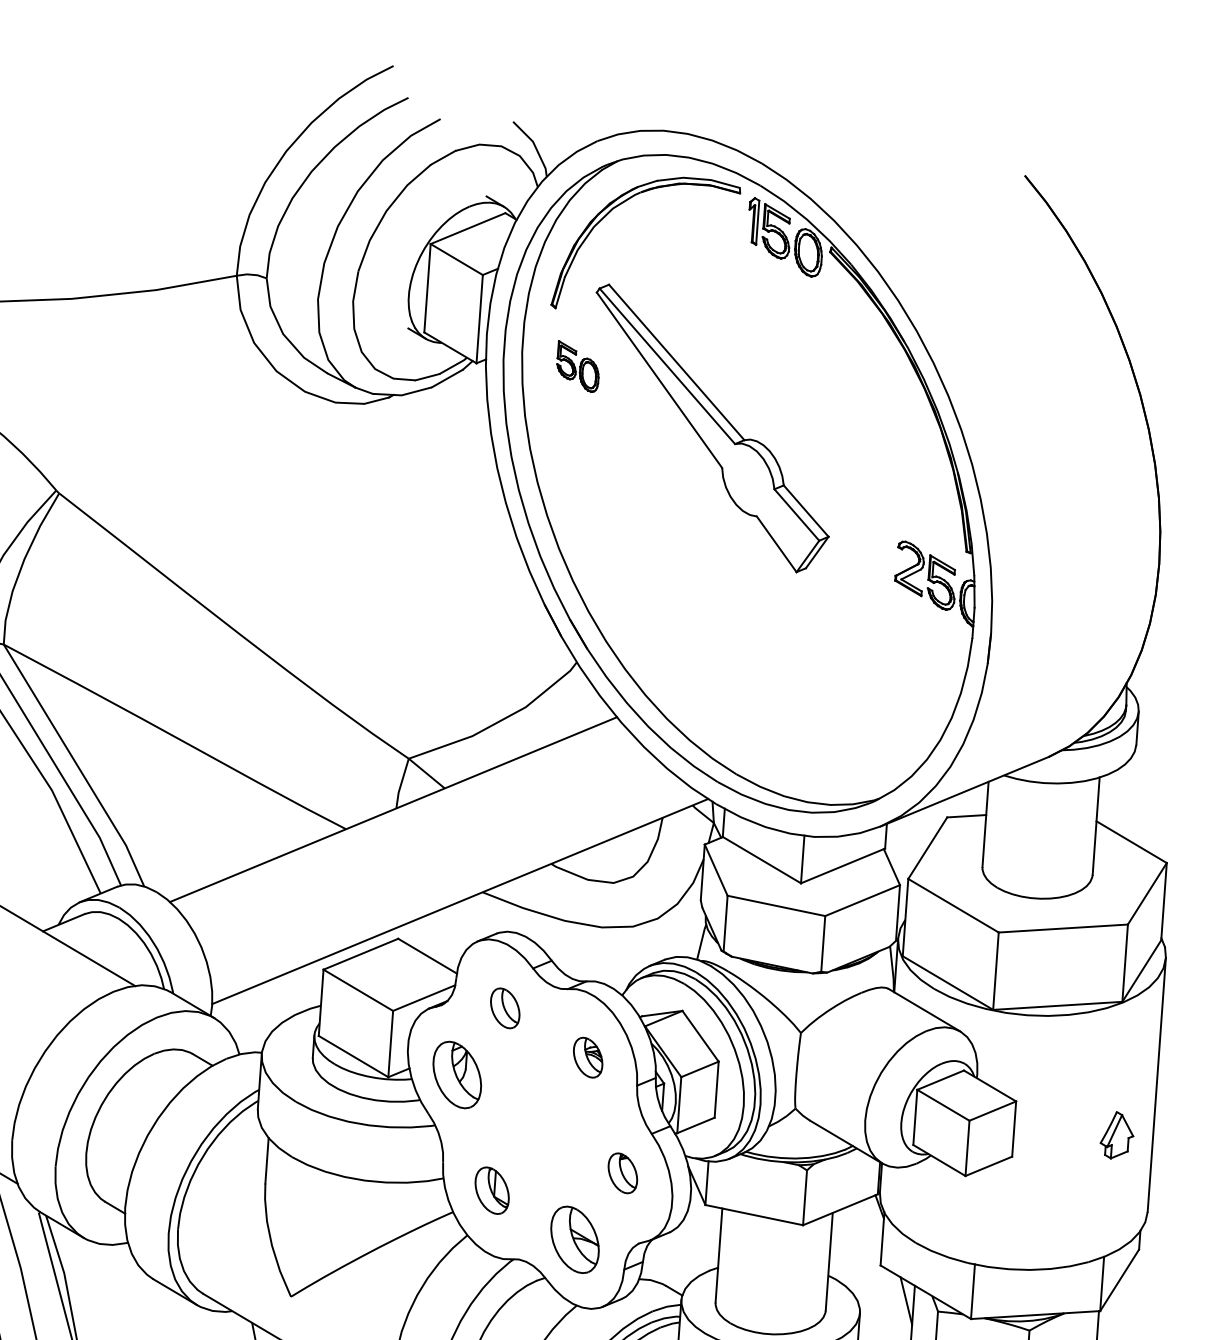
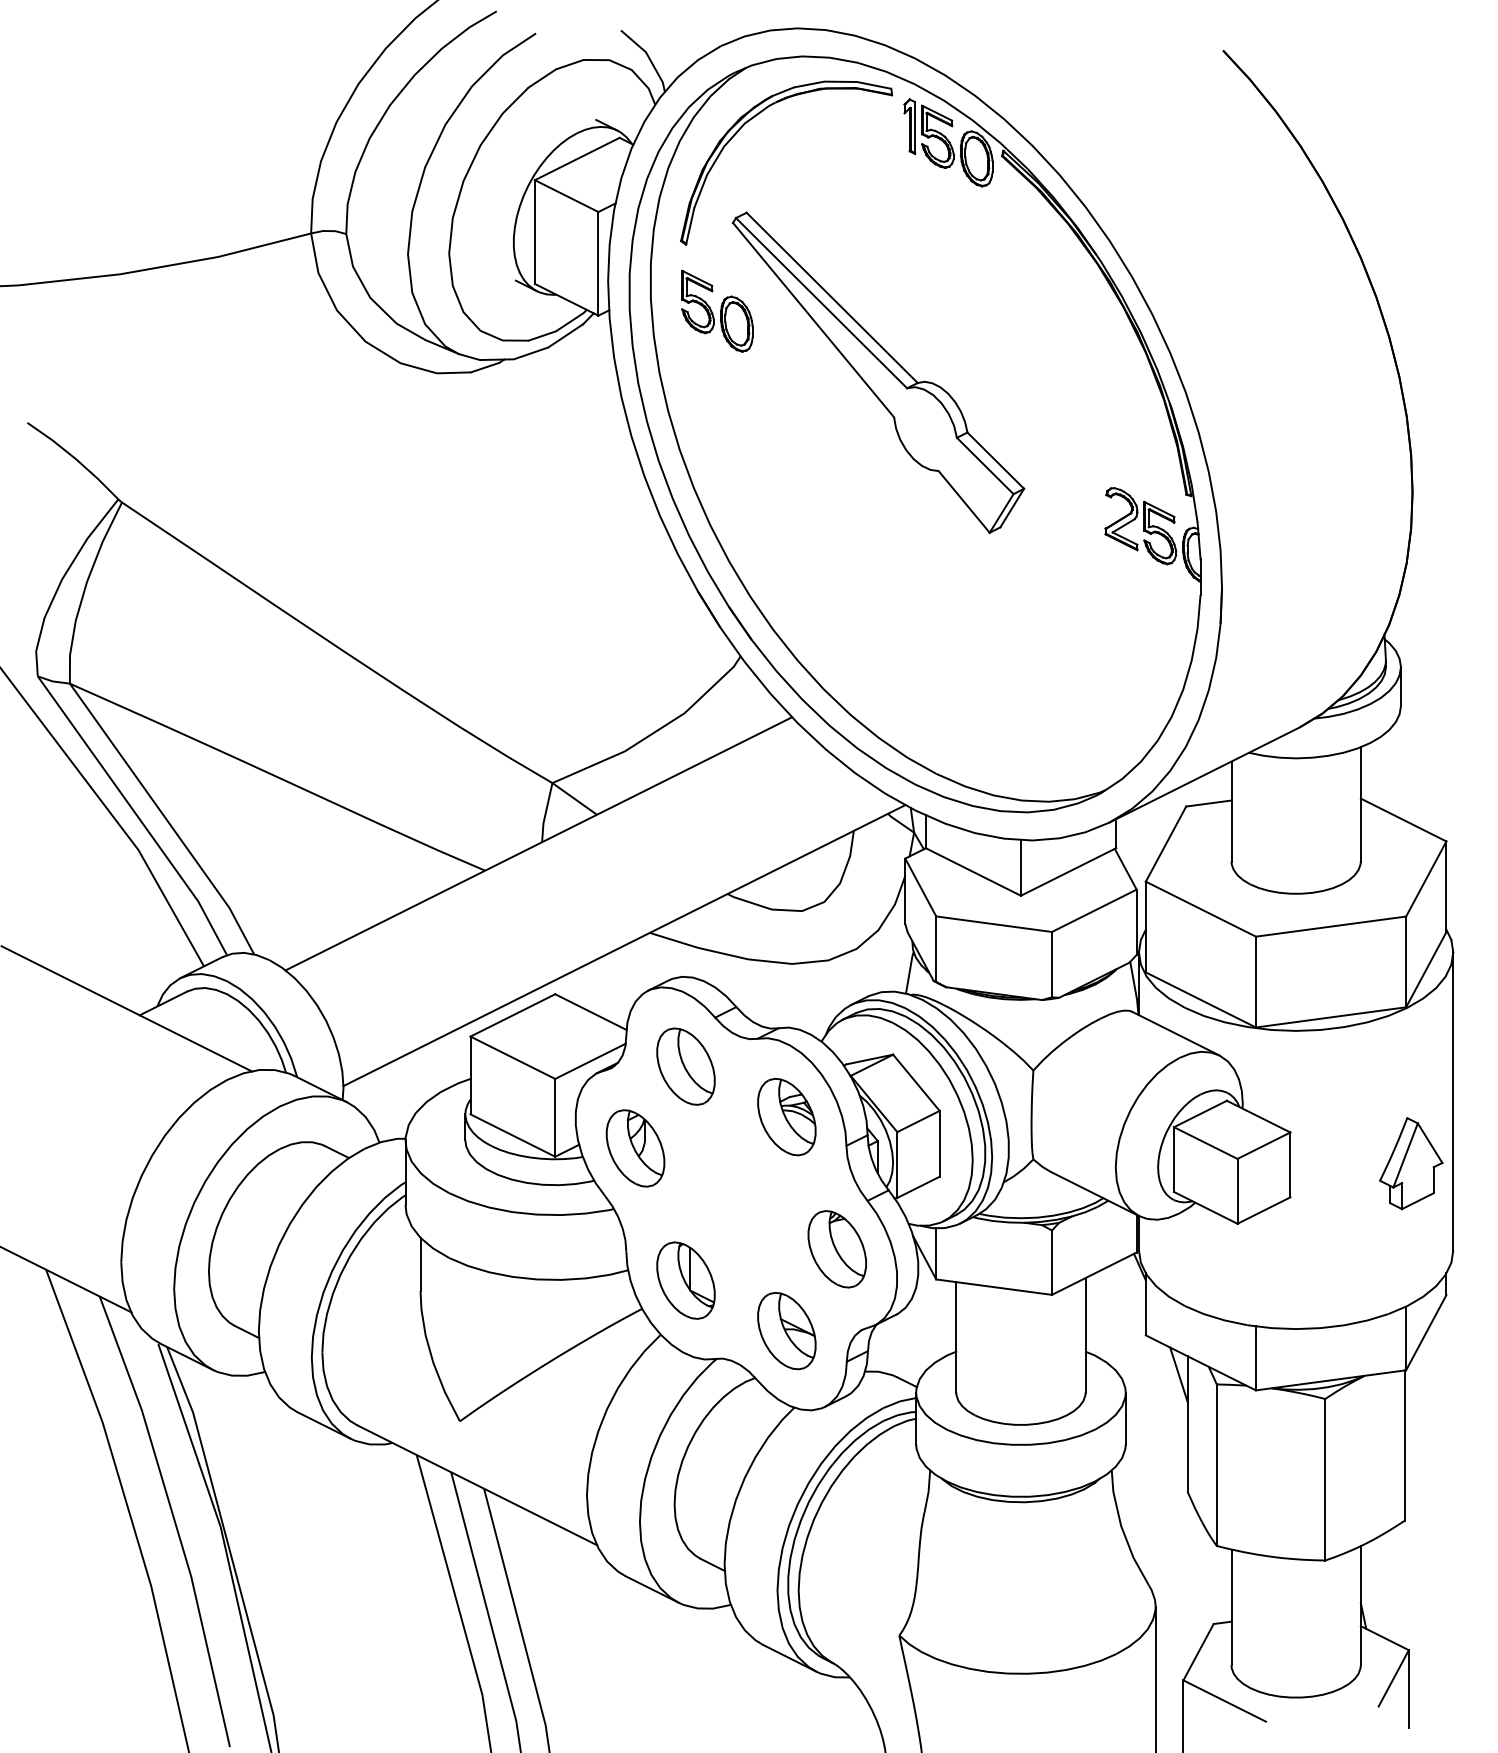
part: (578, 366) -> (717, 310), size x1.43
part: (504, 1008) -> (685, 1066), size x1.67
part: (587, 1057) -> (786, 1117), size x1.67
part: (1117, 1135) -> (1411, 1163), size x1.67
part: (622, 1173) -> (836, 1249), size x1.67
part: (491, 1190) -> (685, 1280), size x1.43

